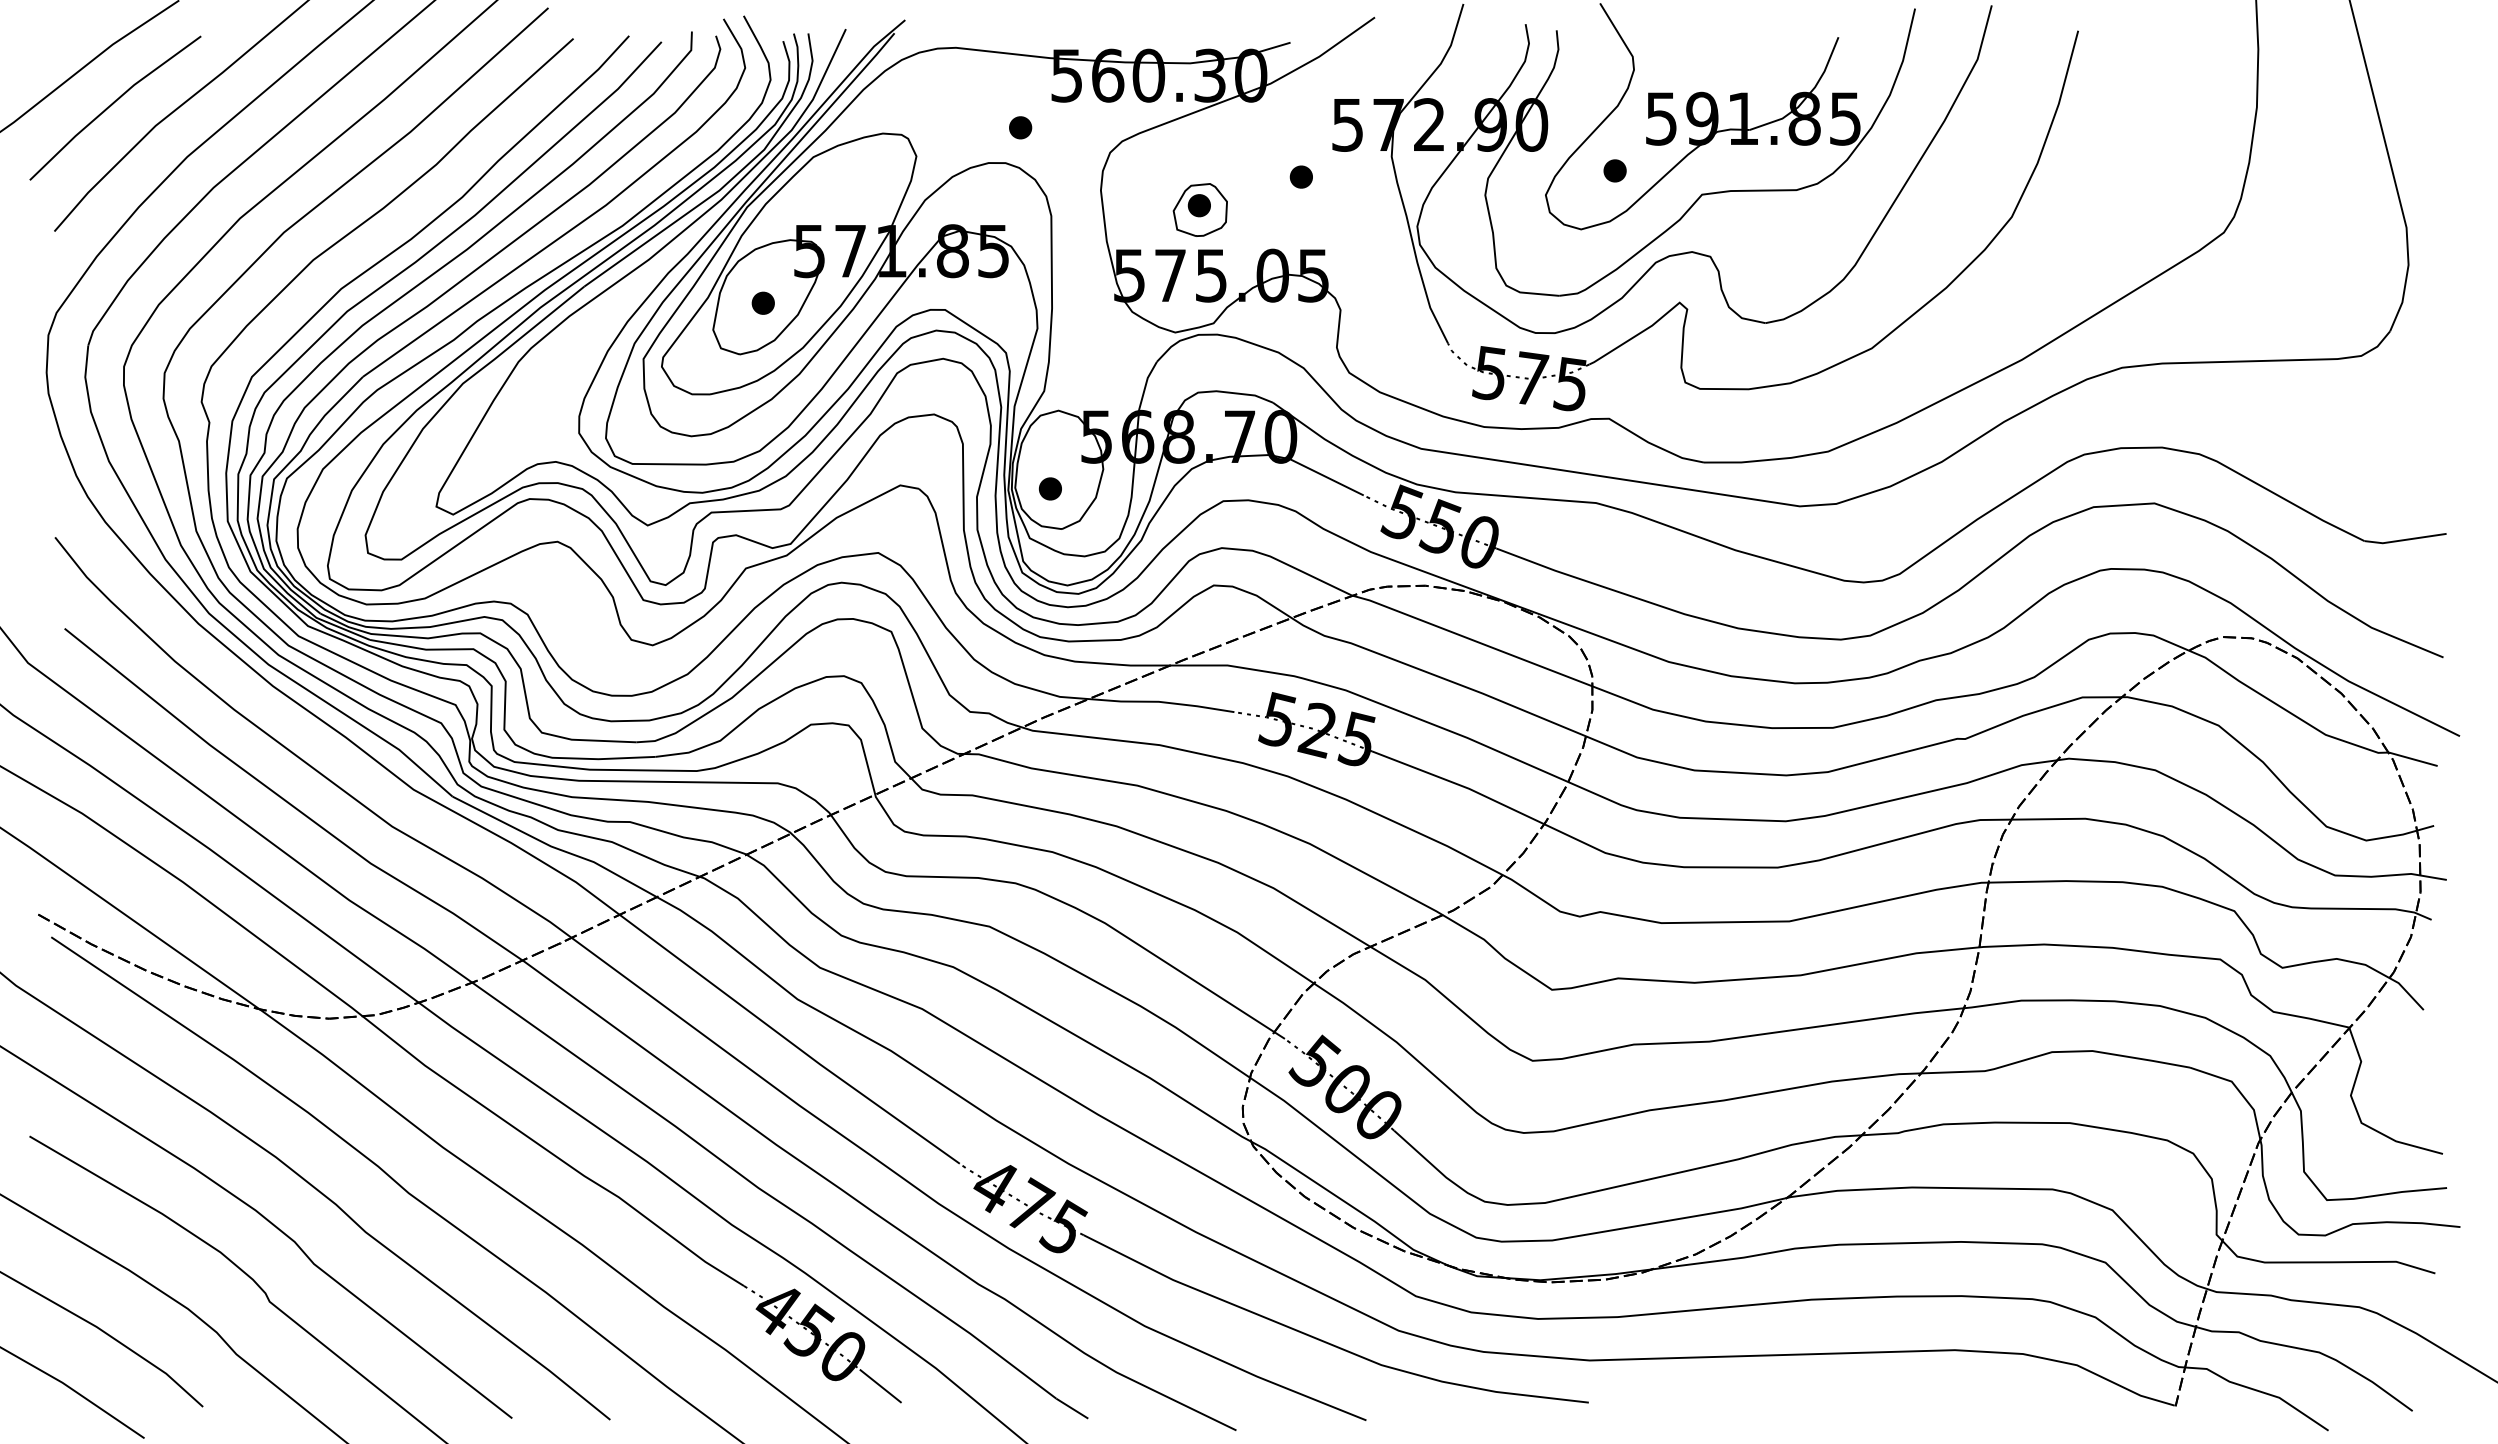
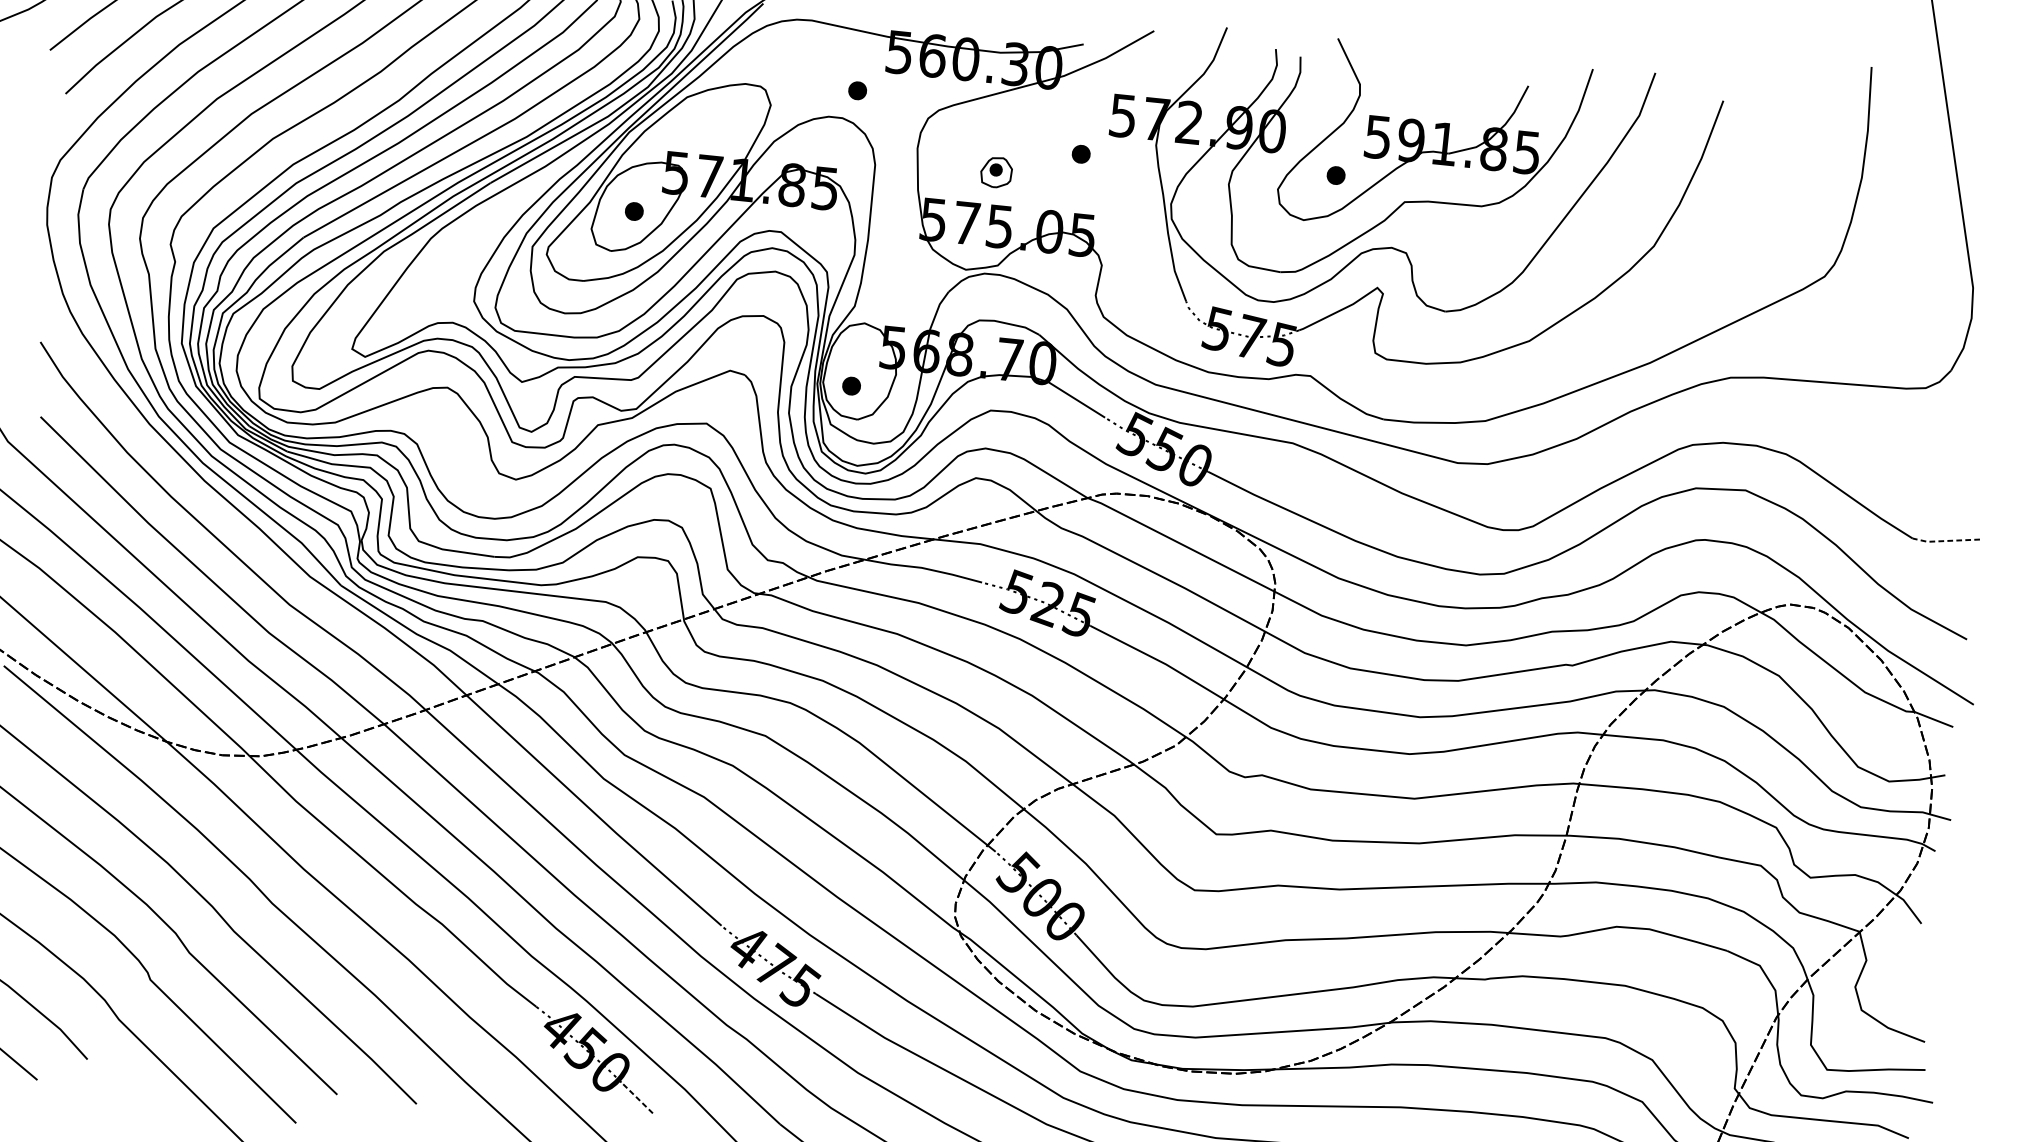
part: (1199, 209) -> (995, 172), size x0.7
line: (2404, 540) -> (1945, 541), solid -> dashed
line: (880, 1386) -> (638, 1099), solid -> dashed

